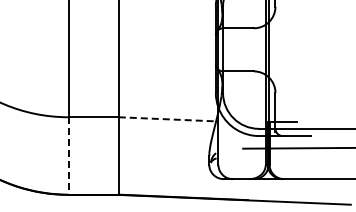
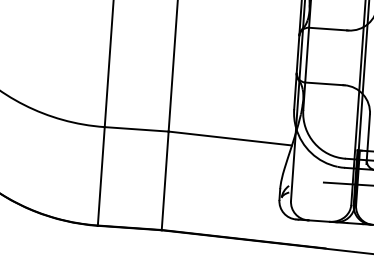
line: (167, 119) -> (230, 138), dashed -> solid
line: (68, 155) -> (101, 175), dashed -> solid

